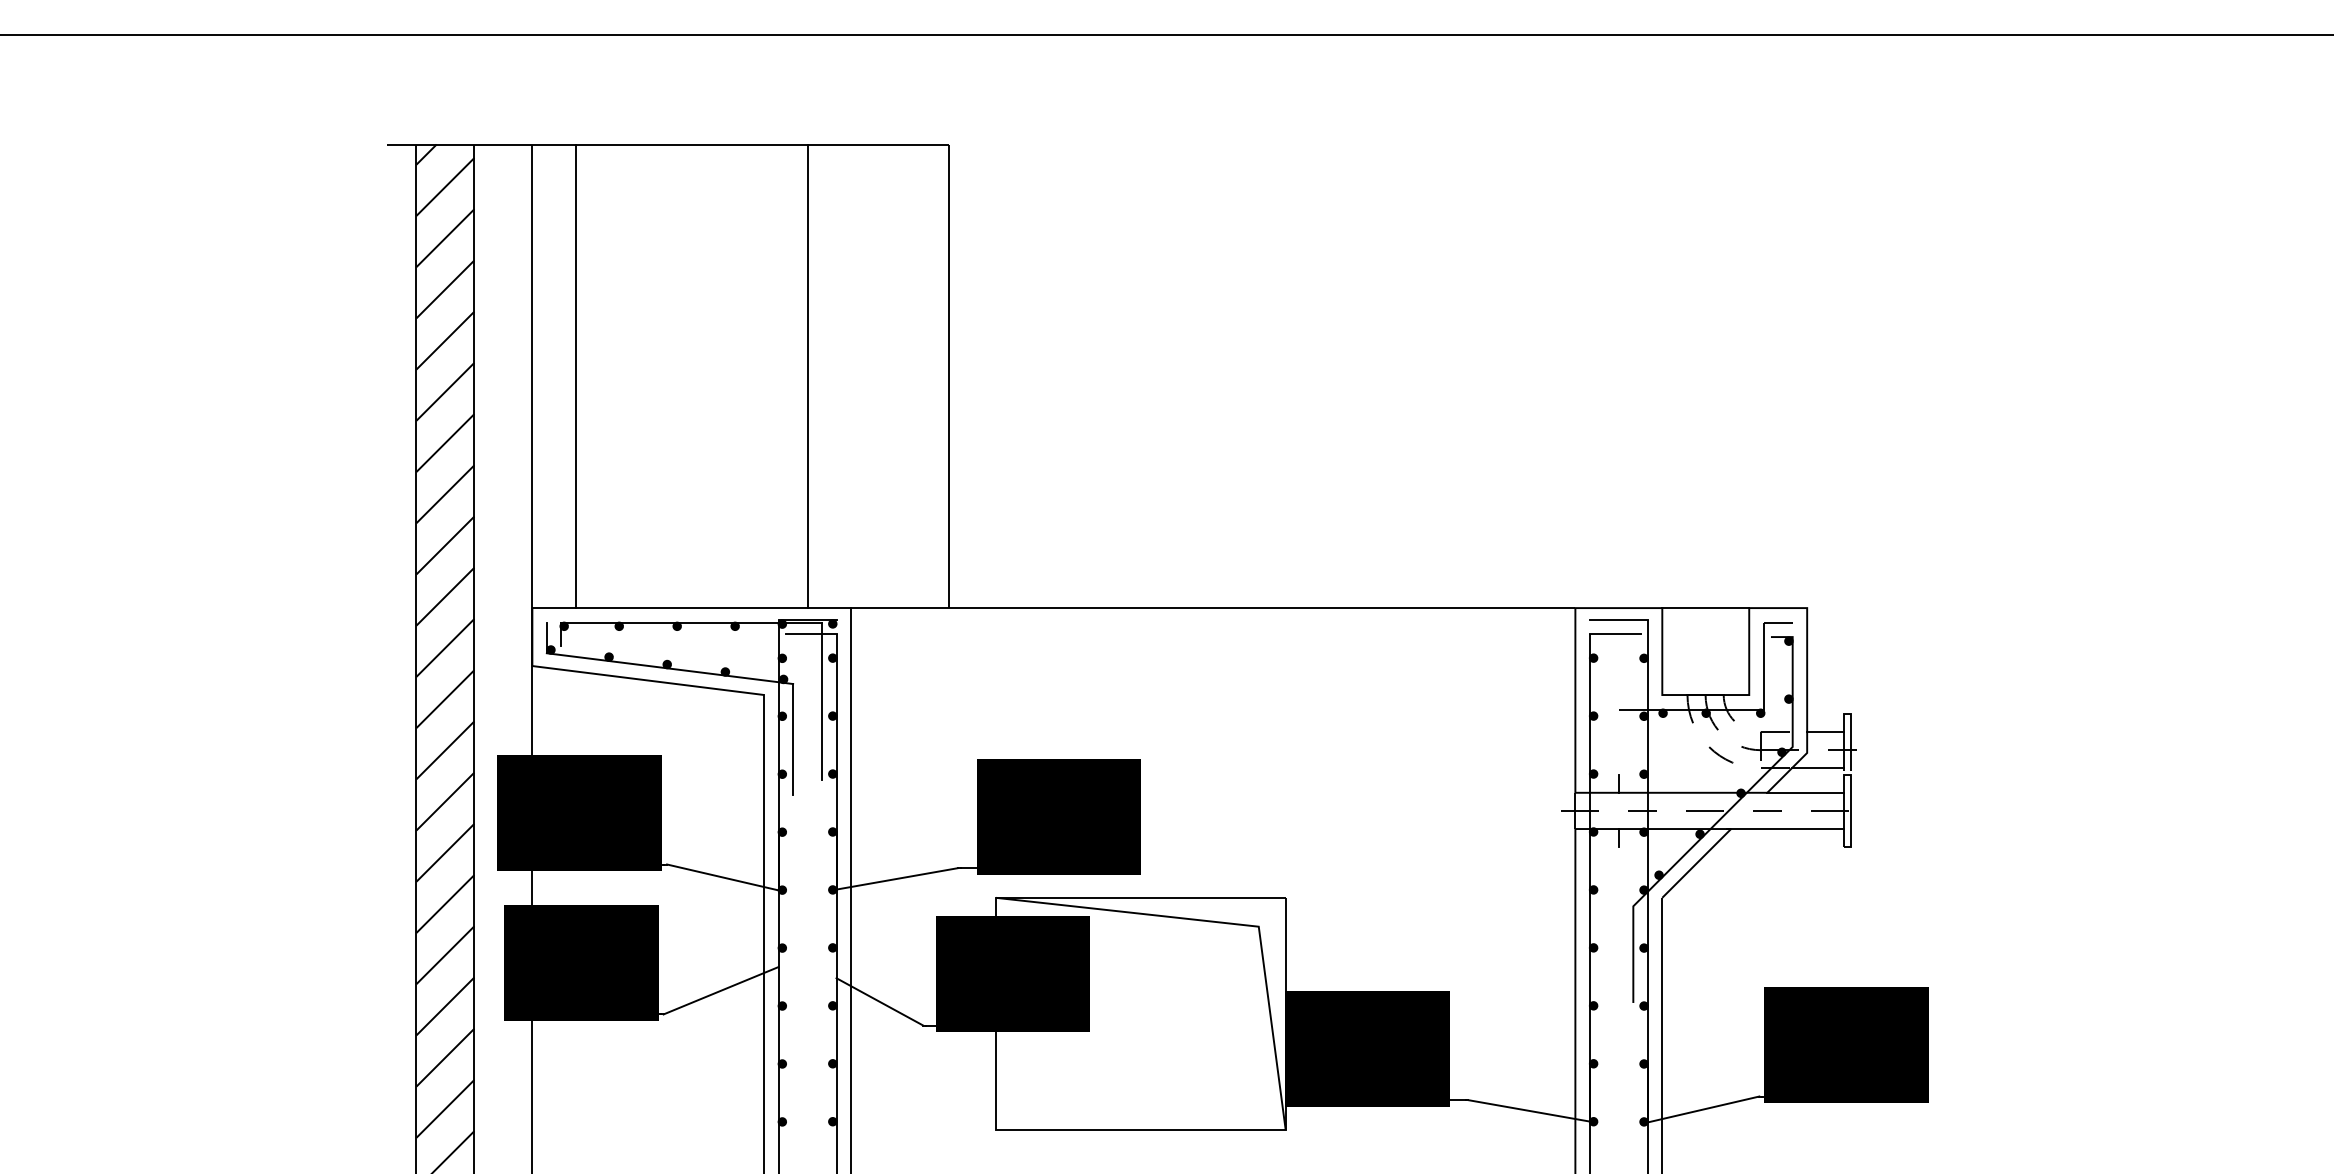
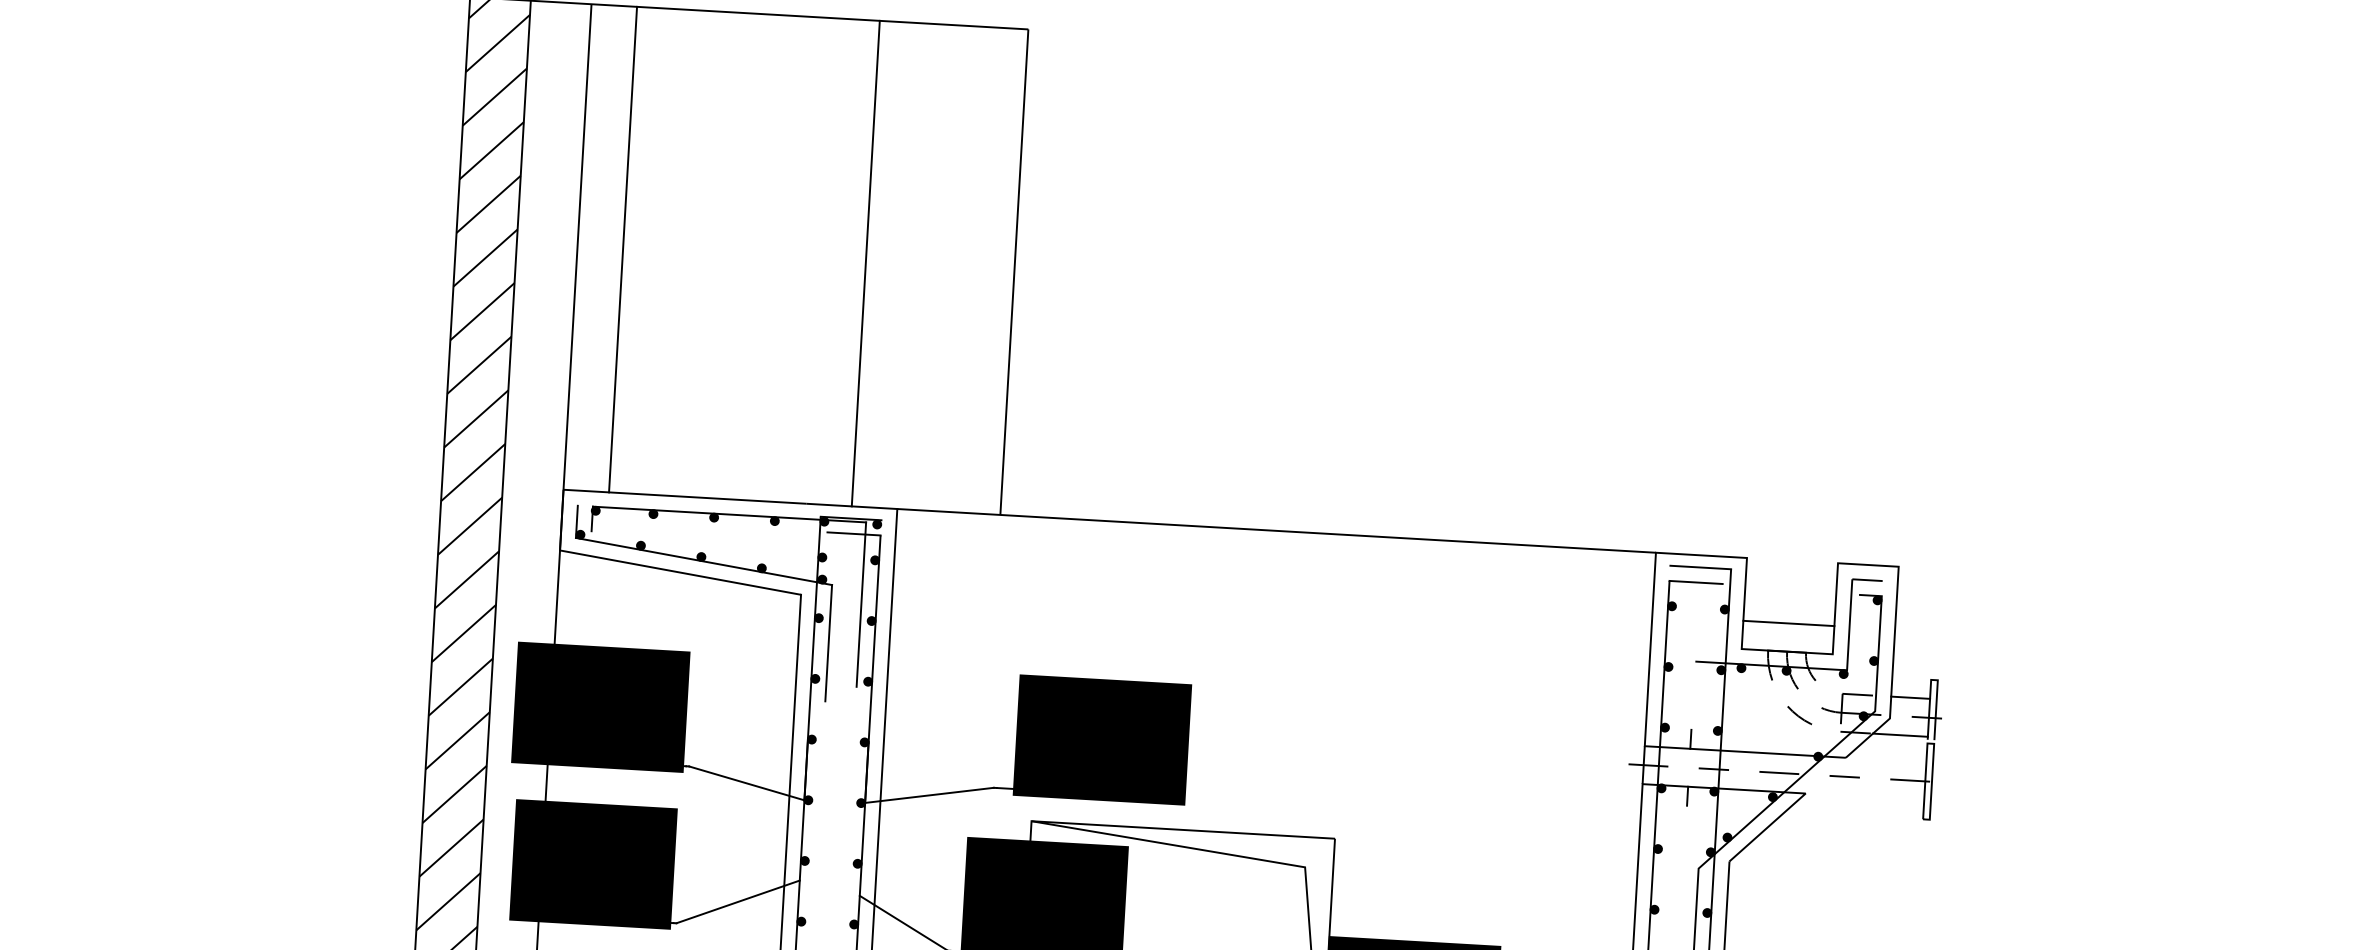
line: (1705, 608) -> (1788, 623), moved
line: (1805, 792) -> (1885, 759), removed
line: (1785, 829) -> (1862, 797), removed

